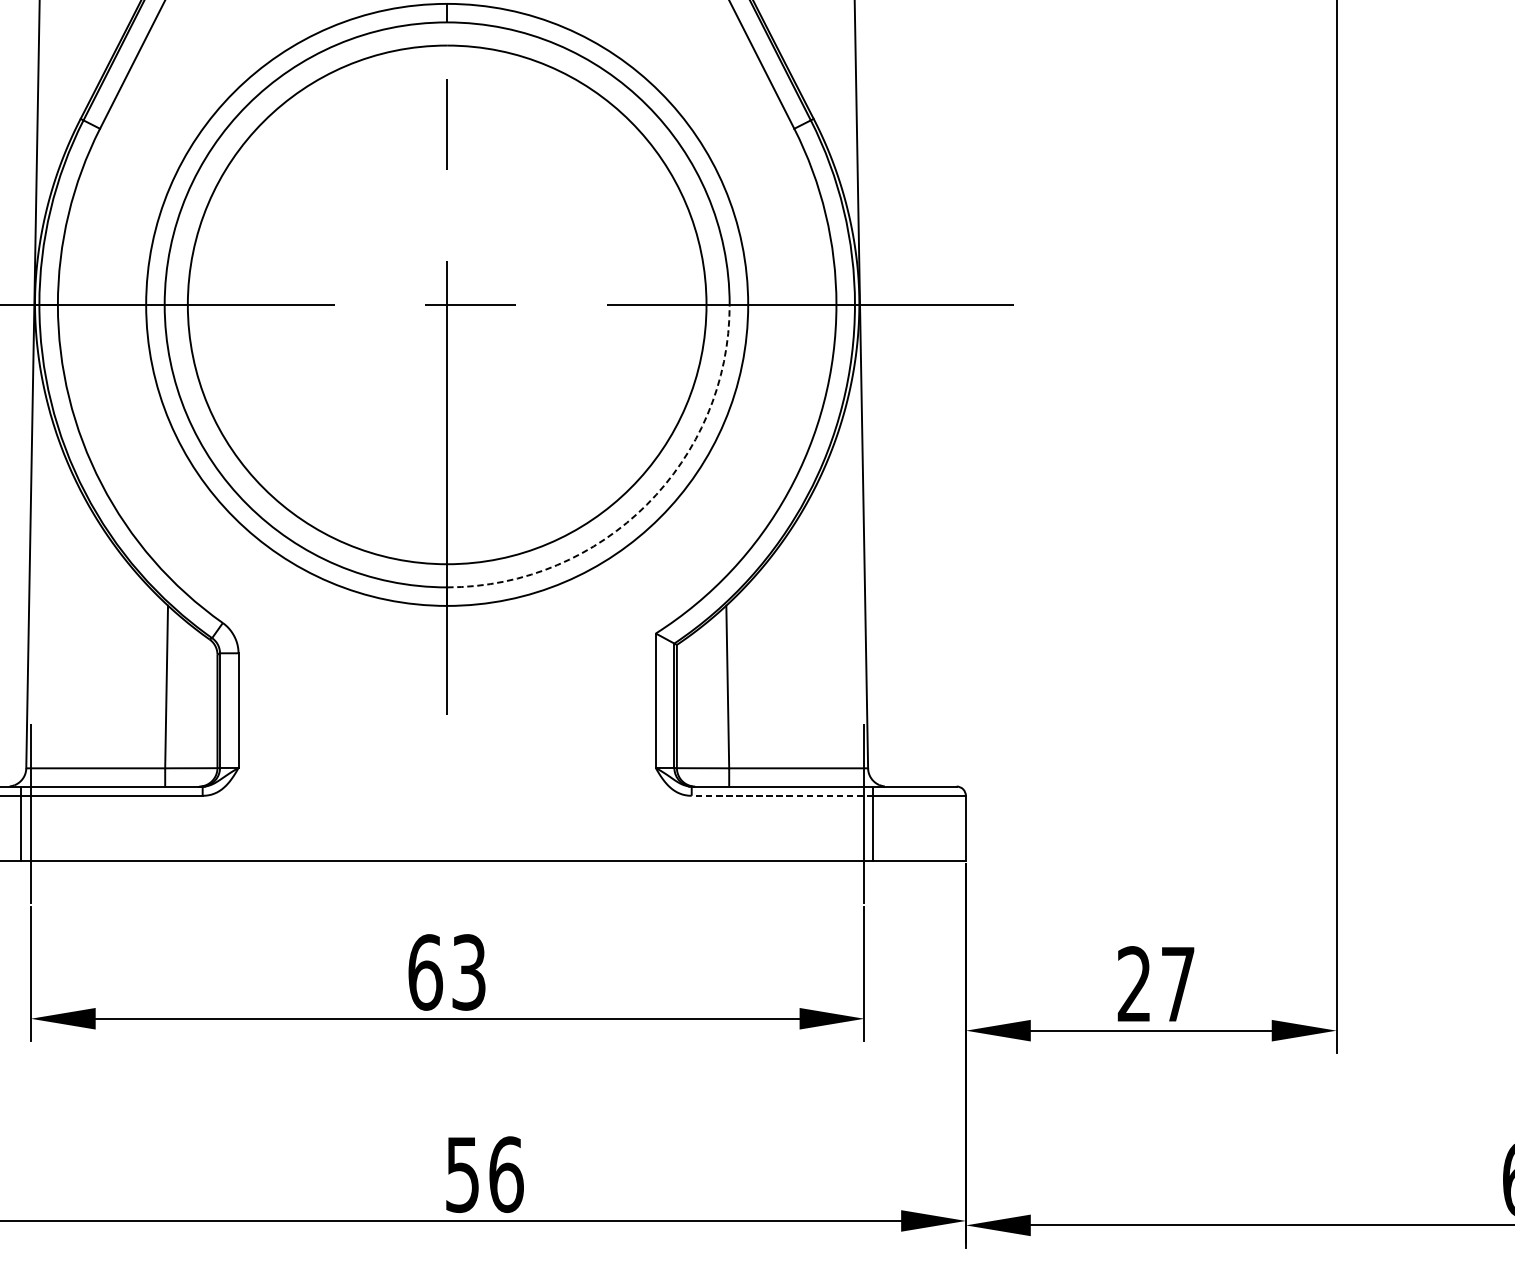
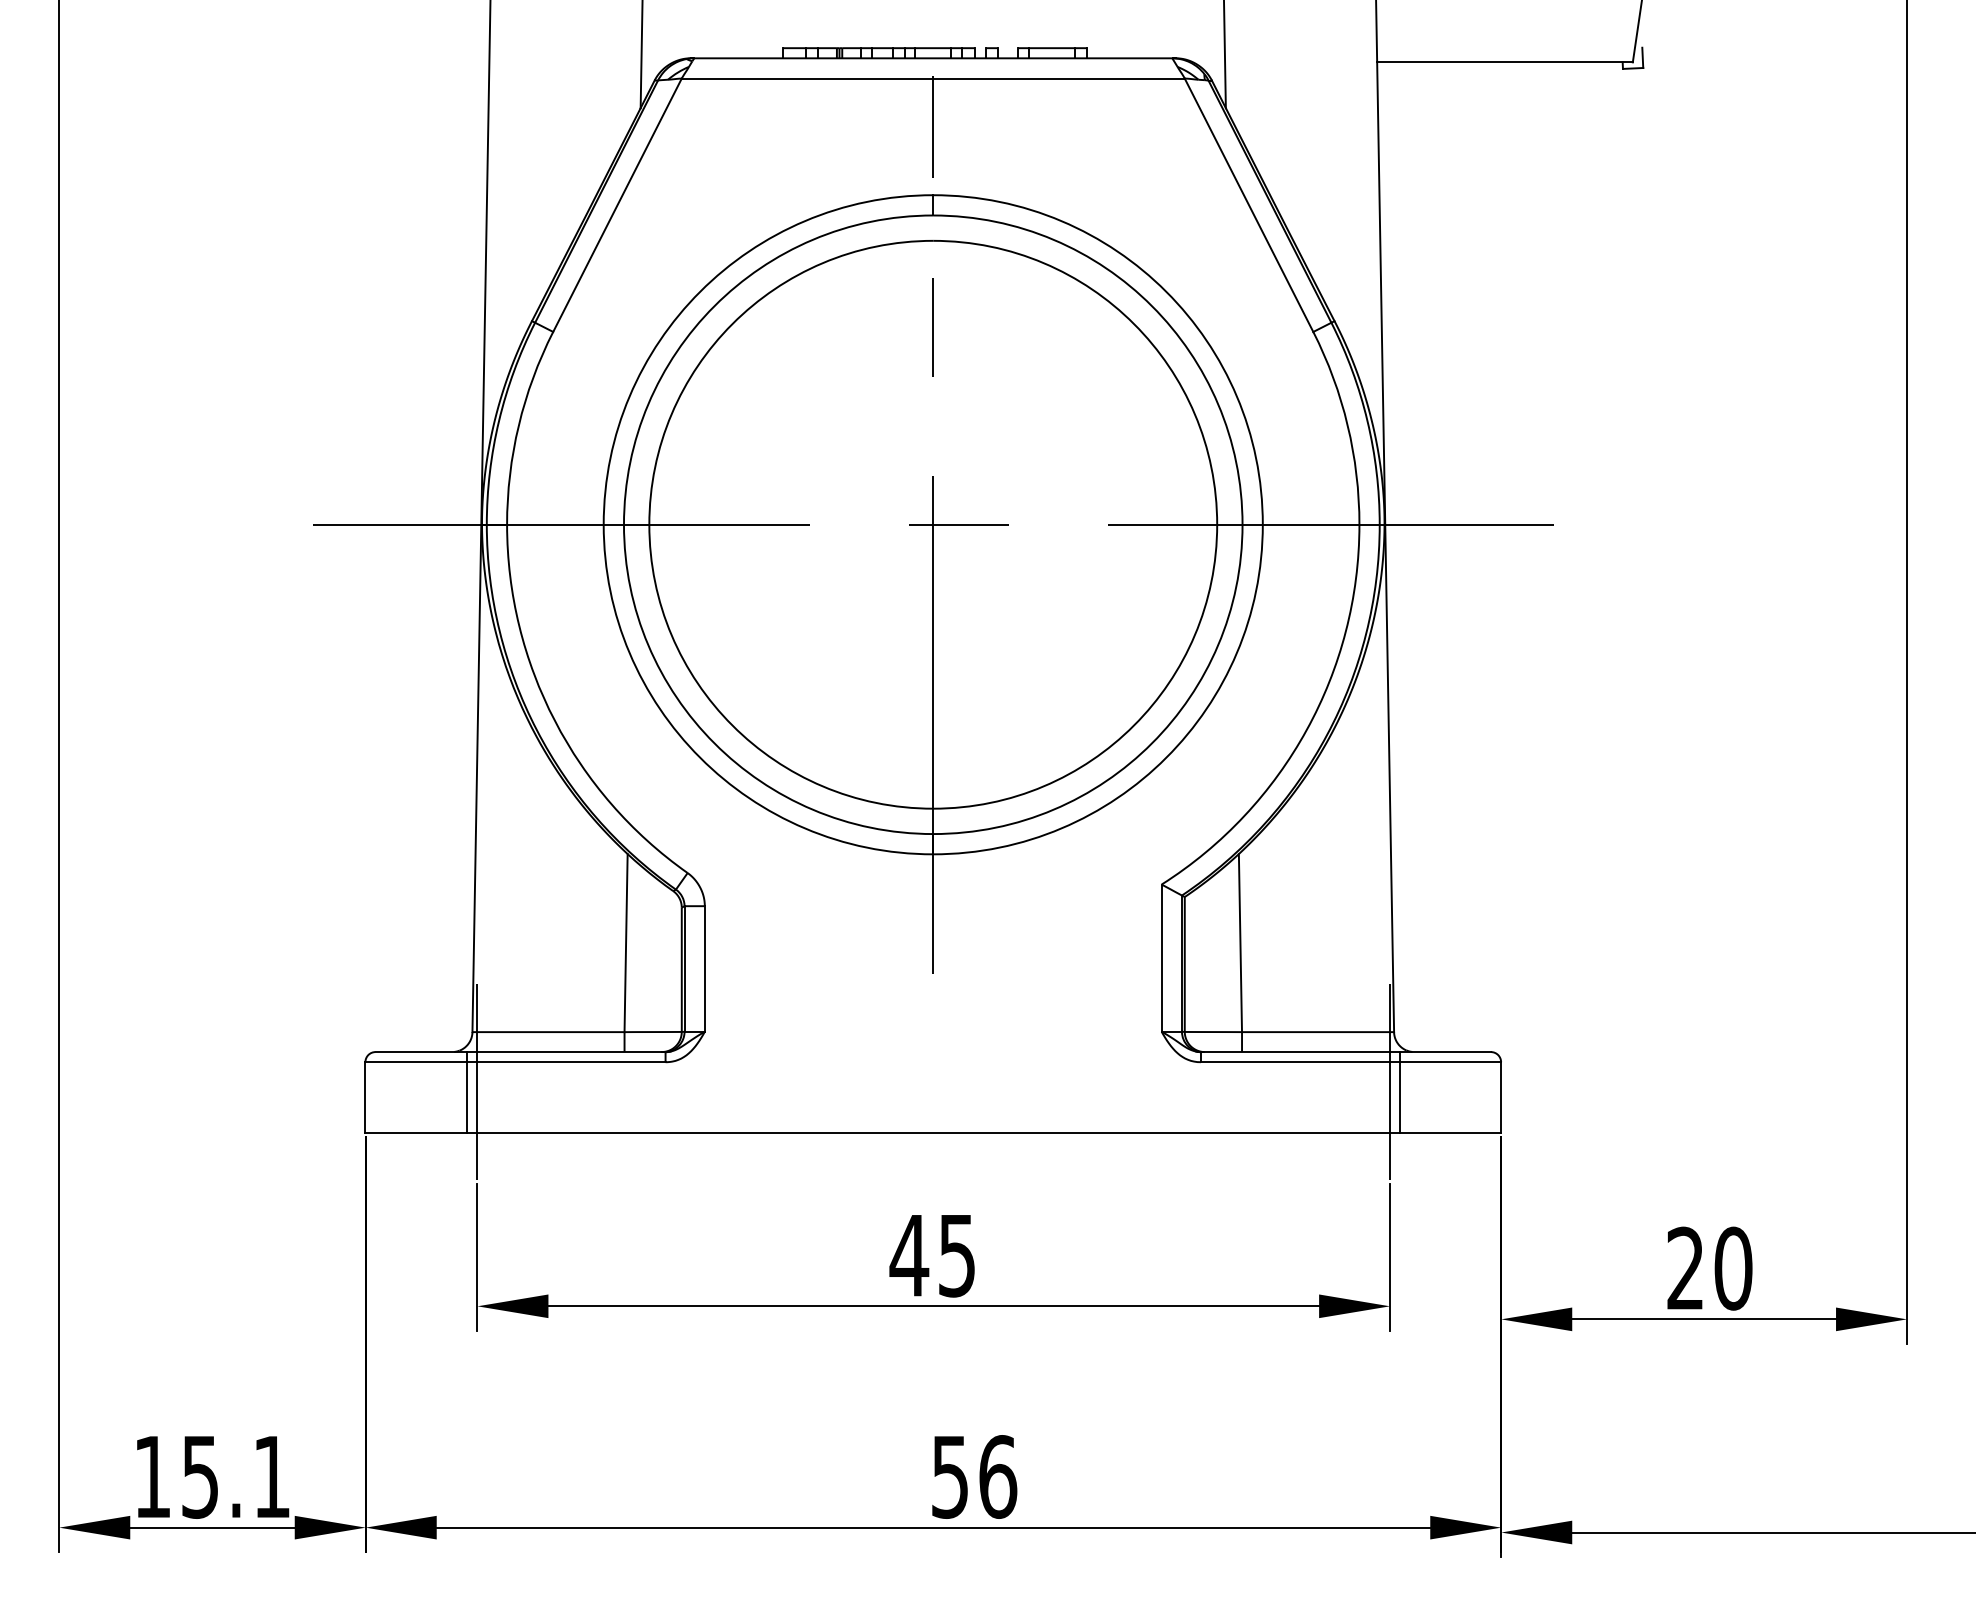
arc: (646, 504) -> (1151, 743), dashed -> solid
line: (781, 796) -> (1299, 1062), dashed -> solid
text: (446, 972) -> (932, 1255), 63 -> 45
text: (1178, 984) -> (1733, 1268), 27 -> 20

